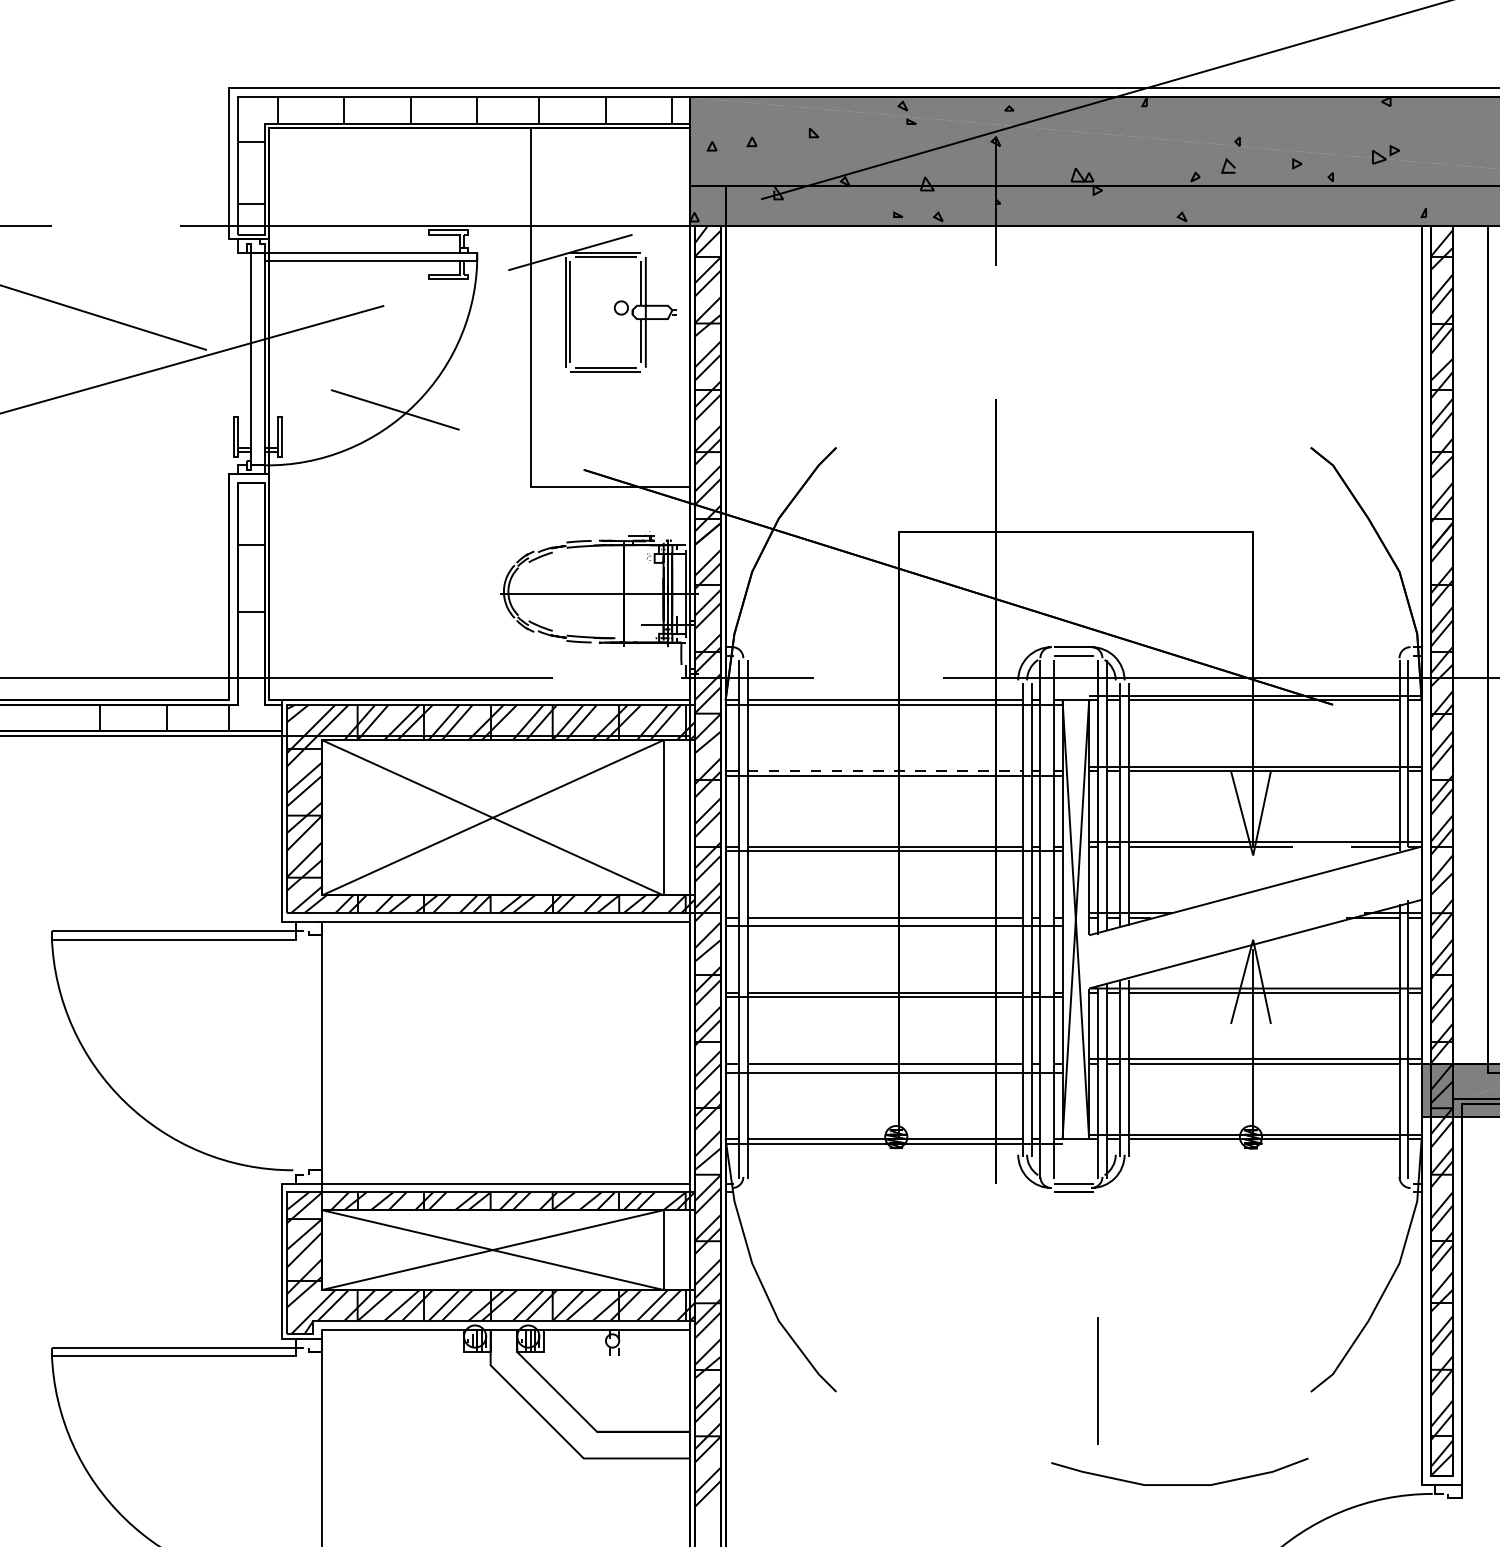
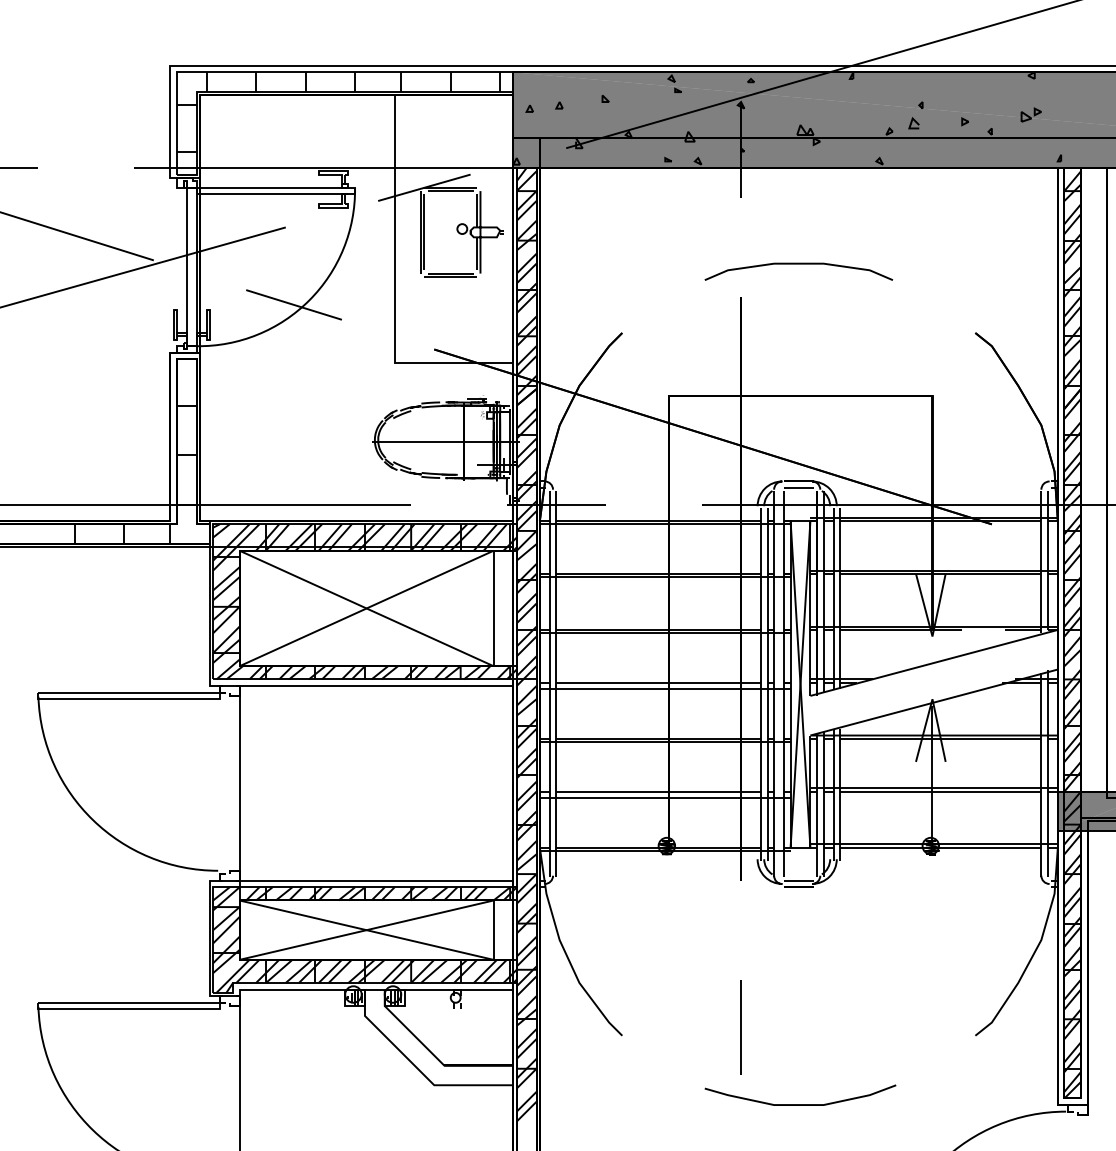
curve: (1073, 355) -> (798, 264), added
line: (885, 771) -> (658, 574), dashed -> solid
line: (1097, 1380) -> (740, 1027), moved
curve: (1179, 1484) -> (800, 1104), moved

